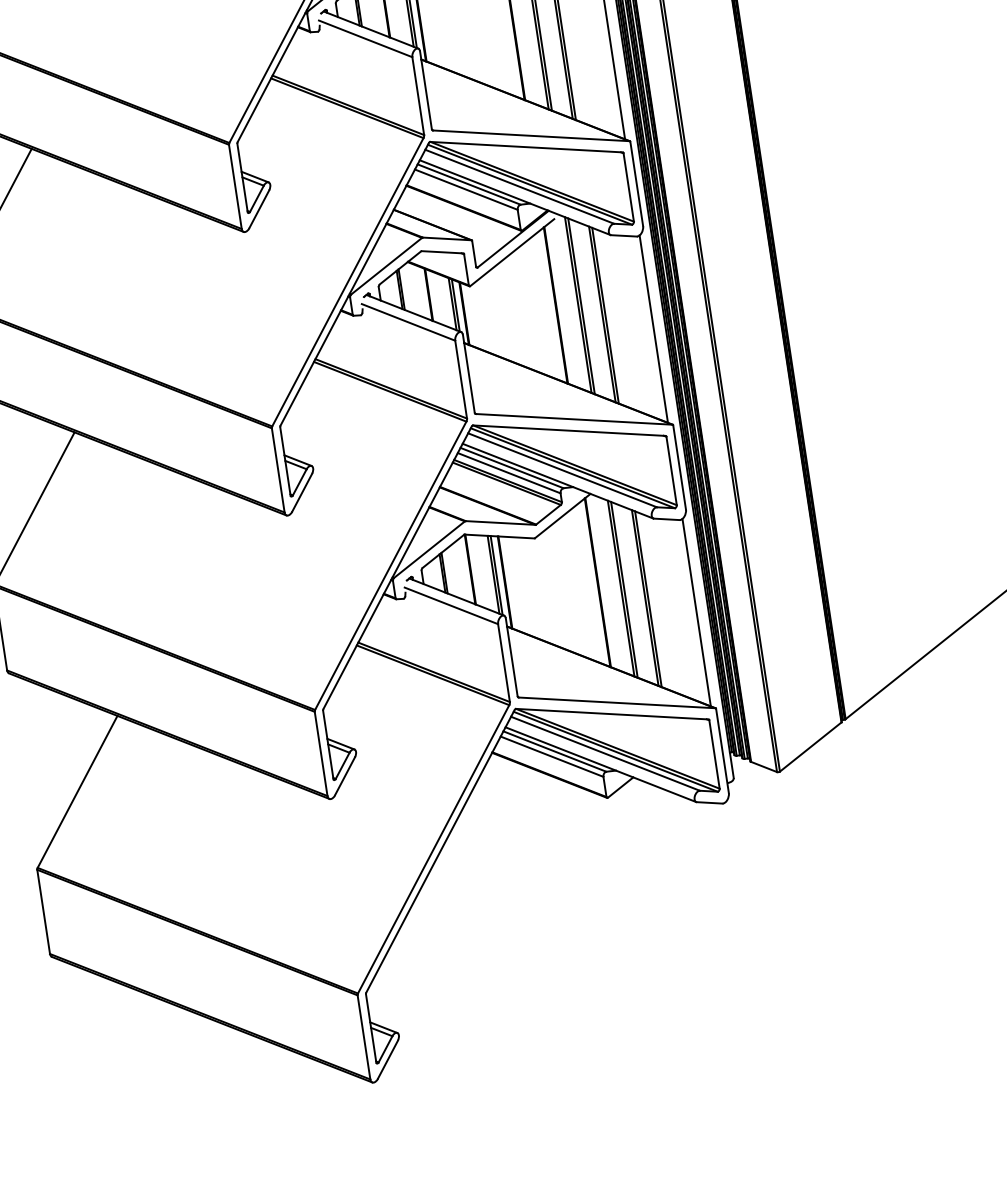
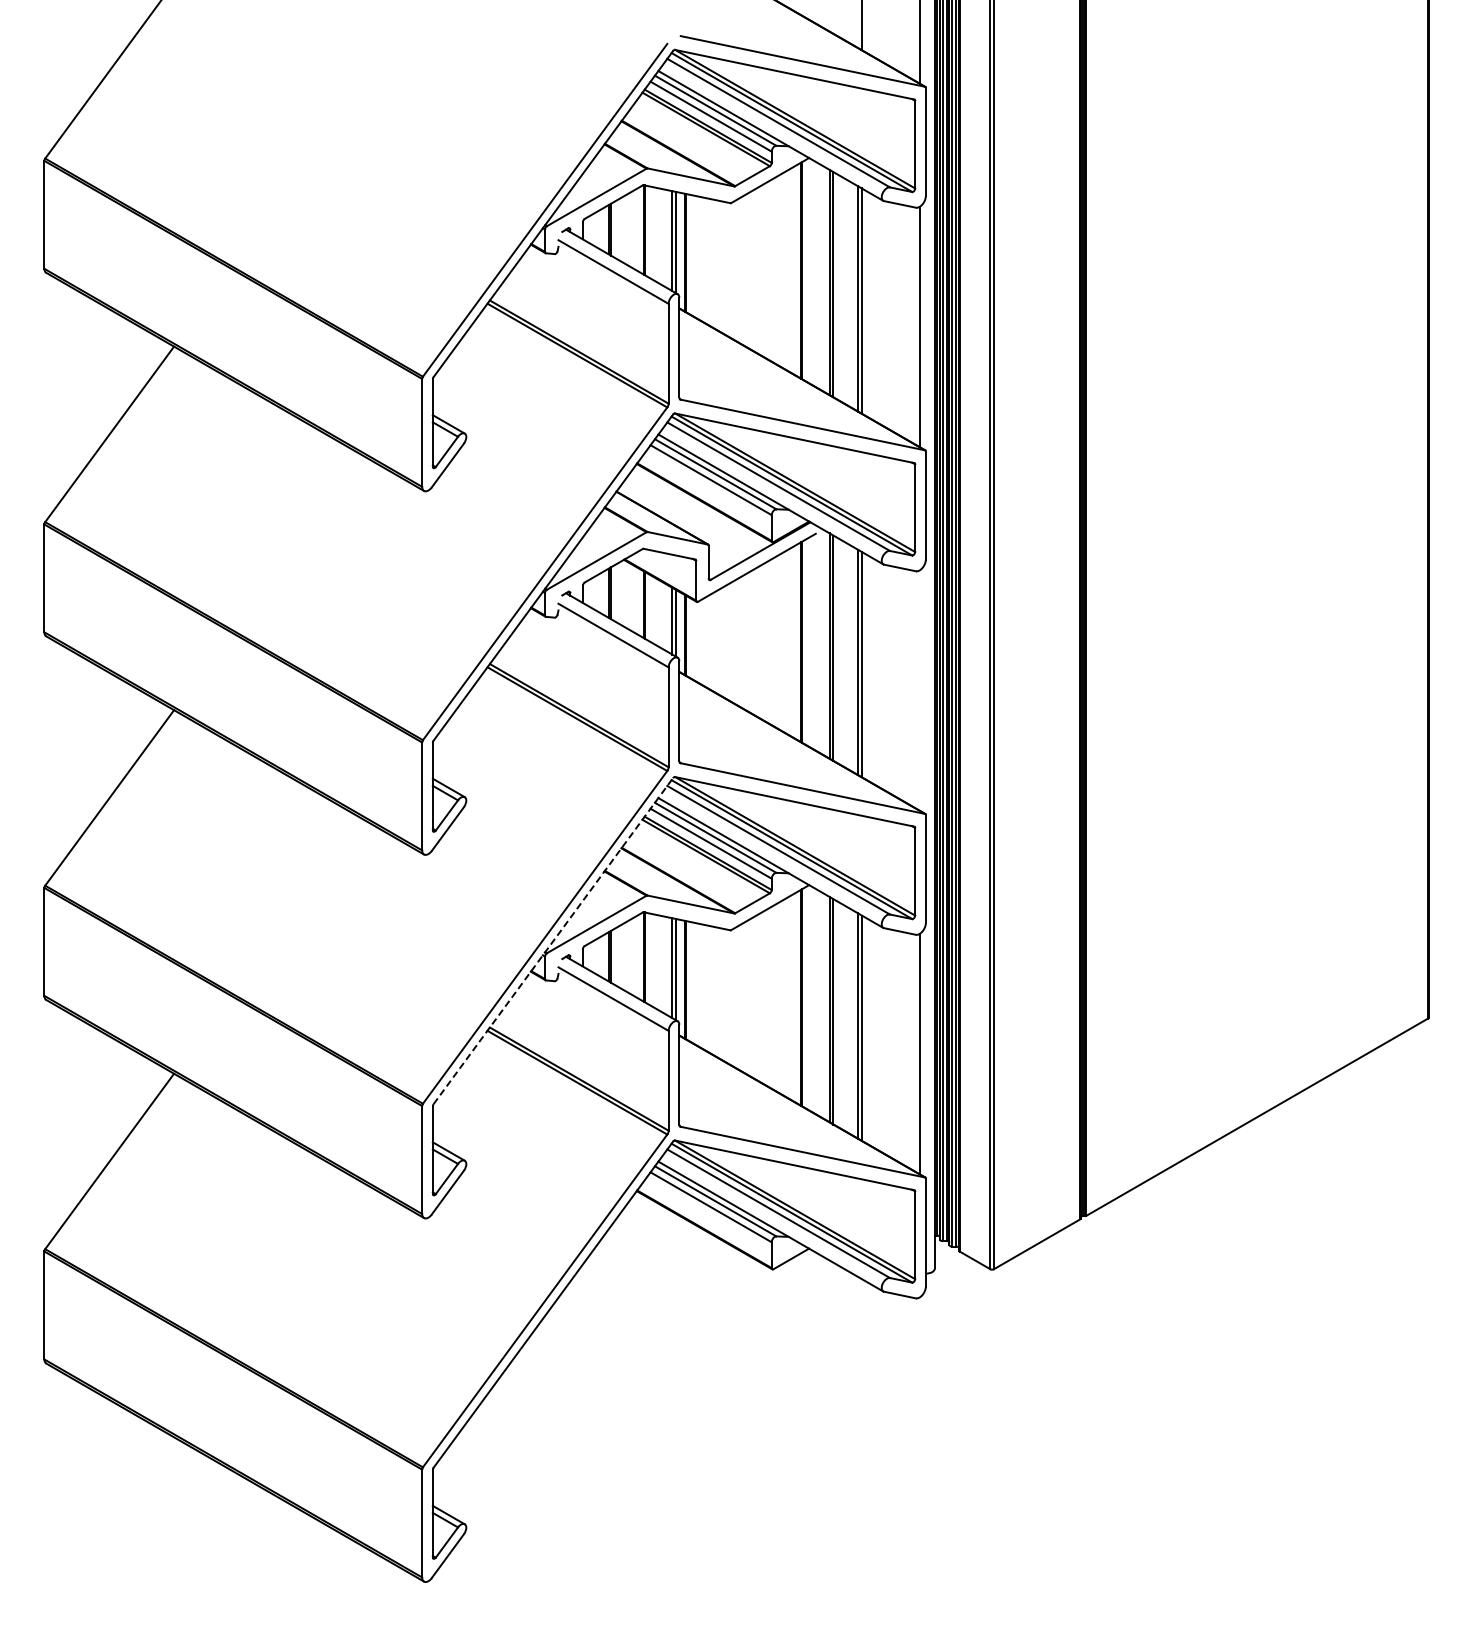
line: (653, 329) -> (919, 690), removed
line: (397, 567) -> (553, 940), solid -> dashed

